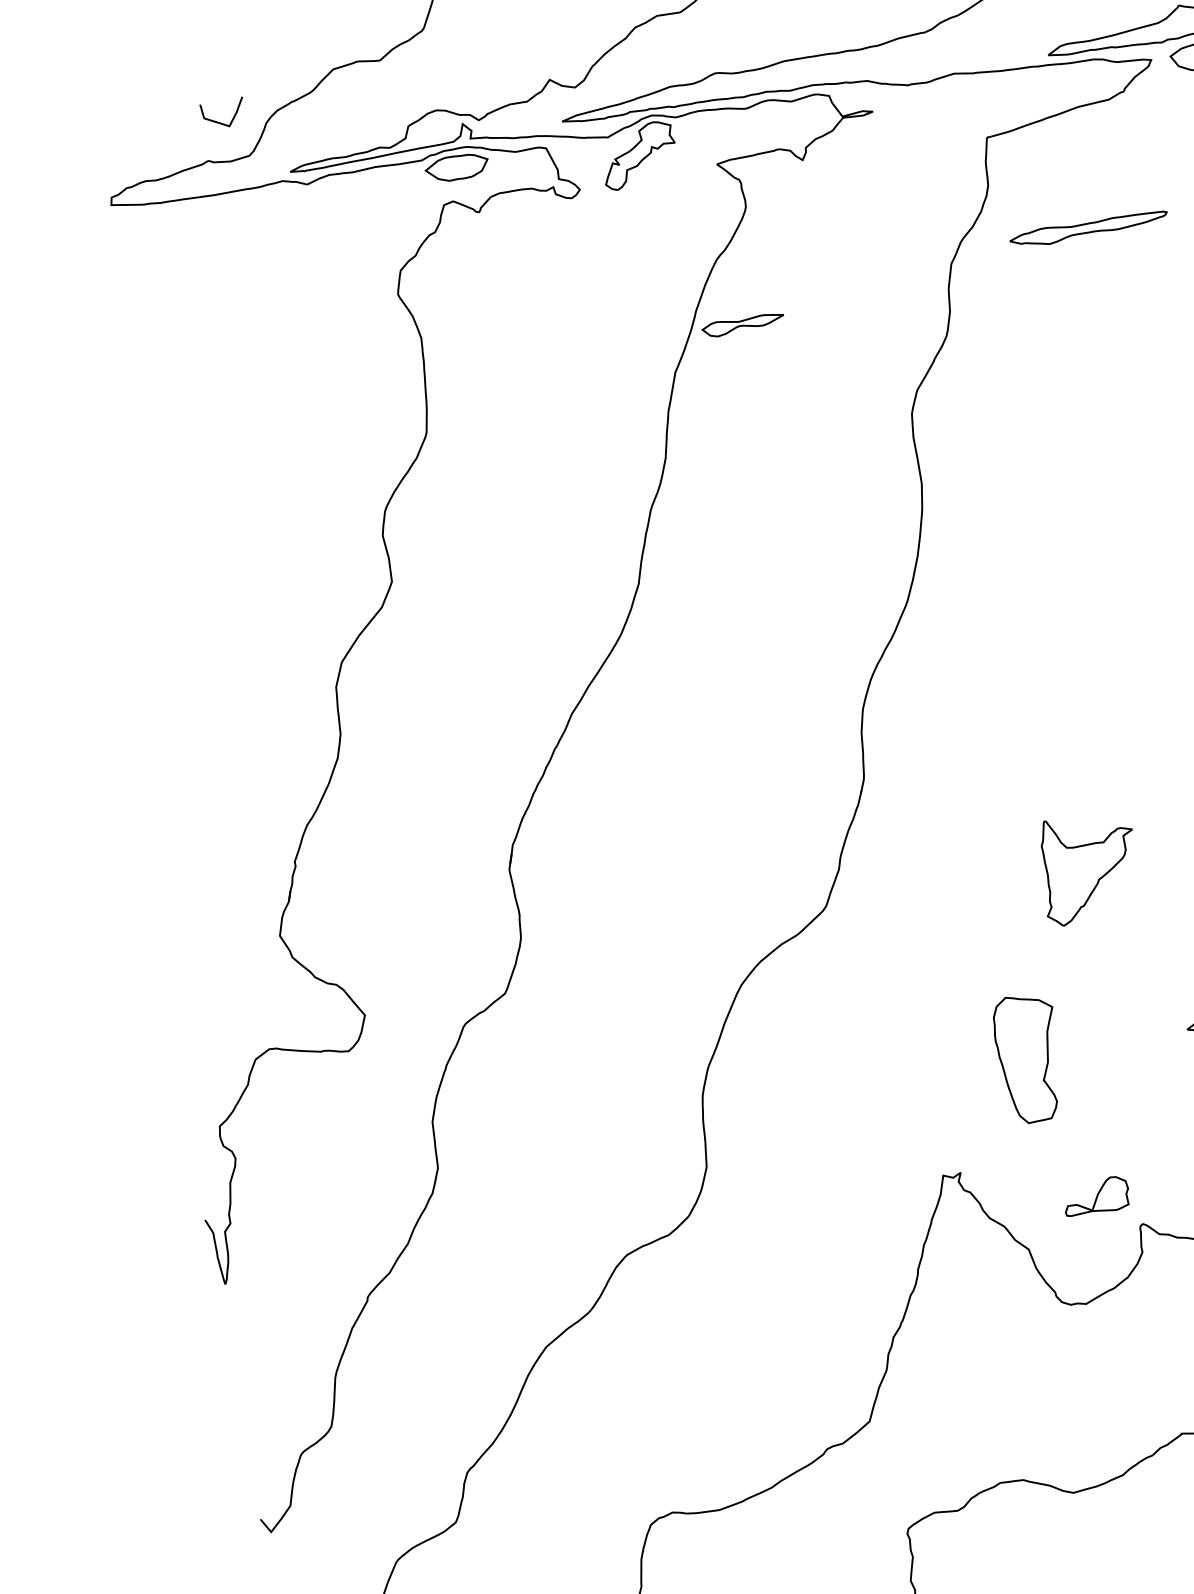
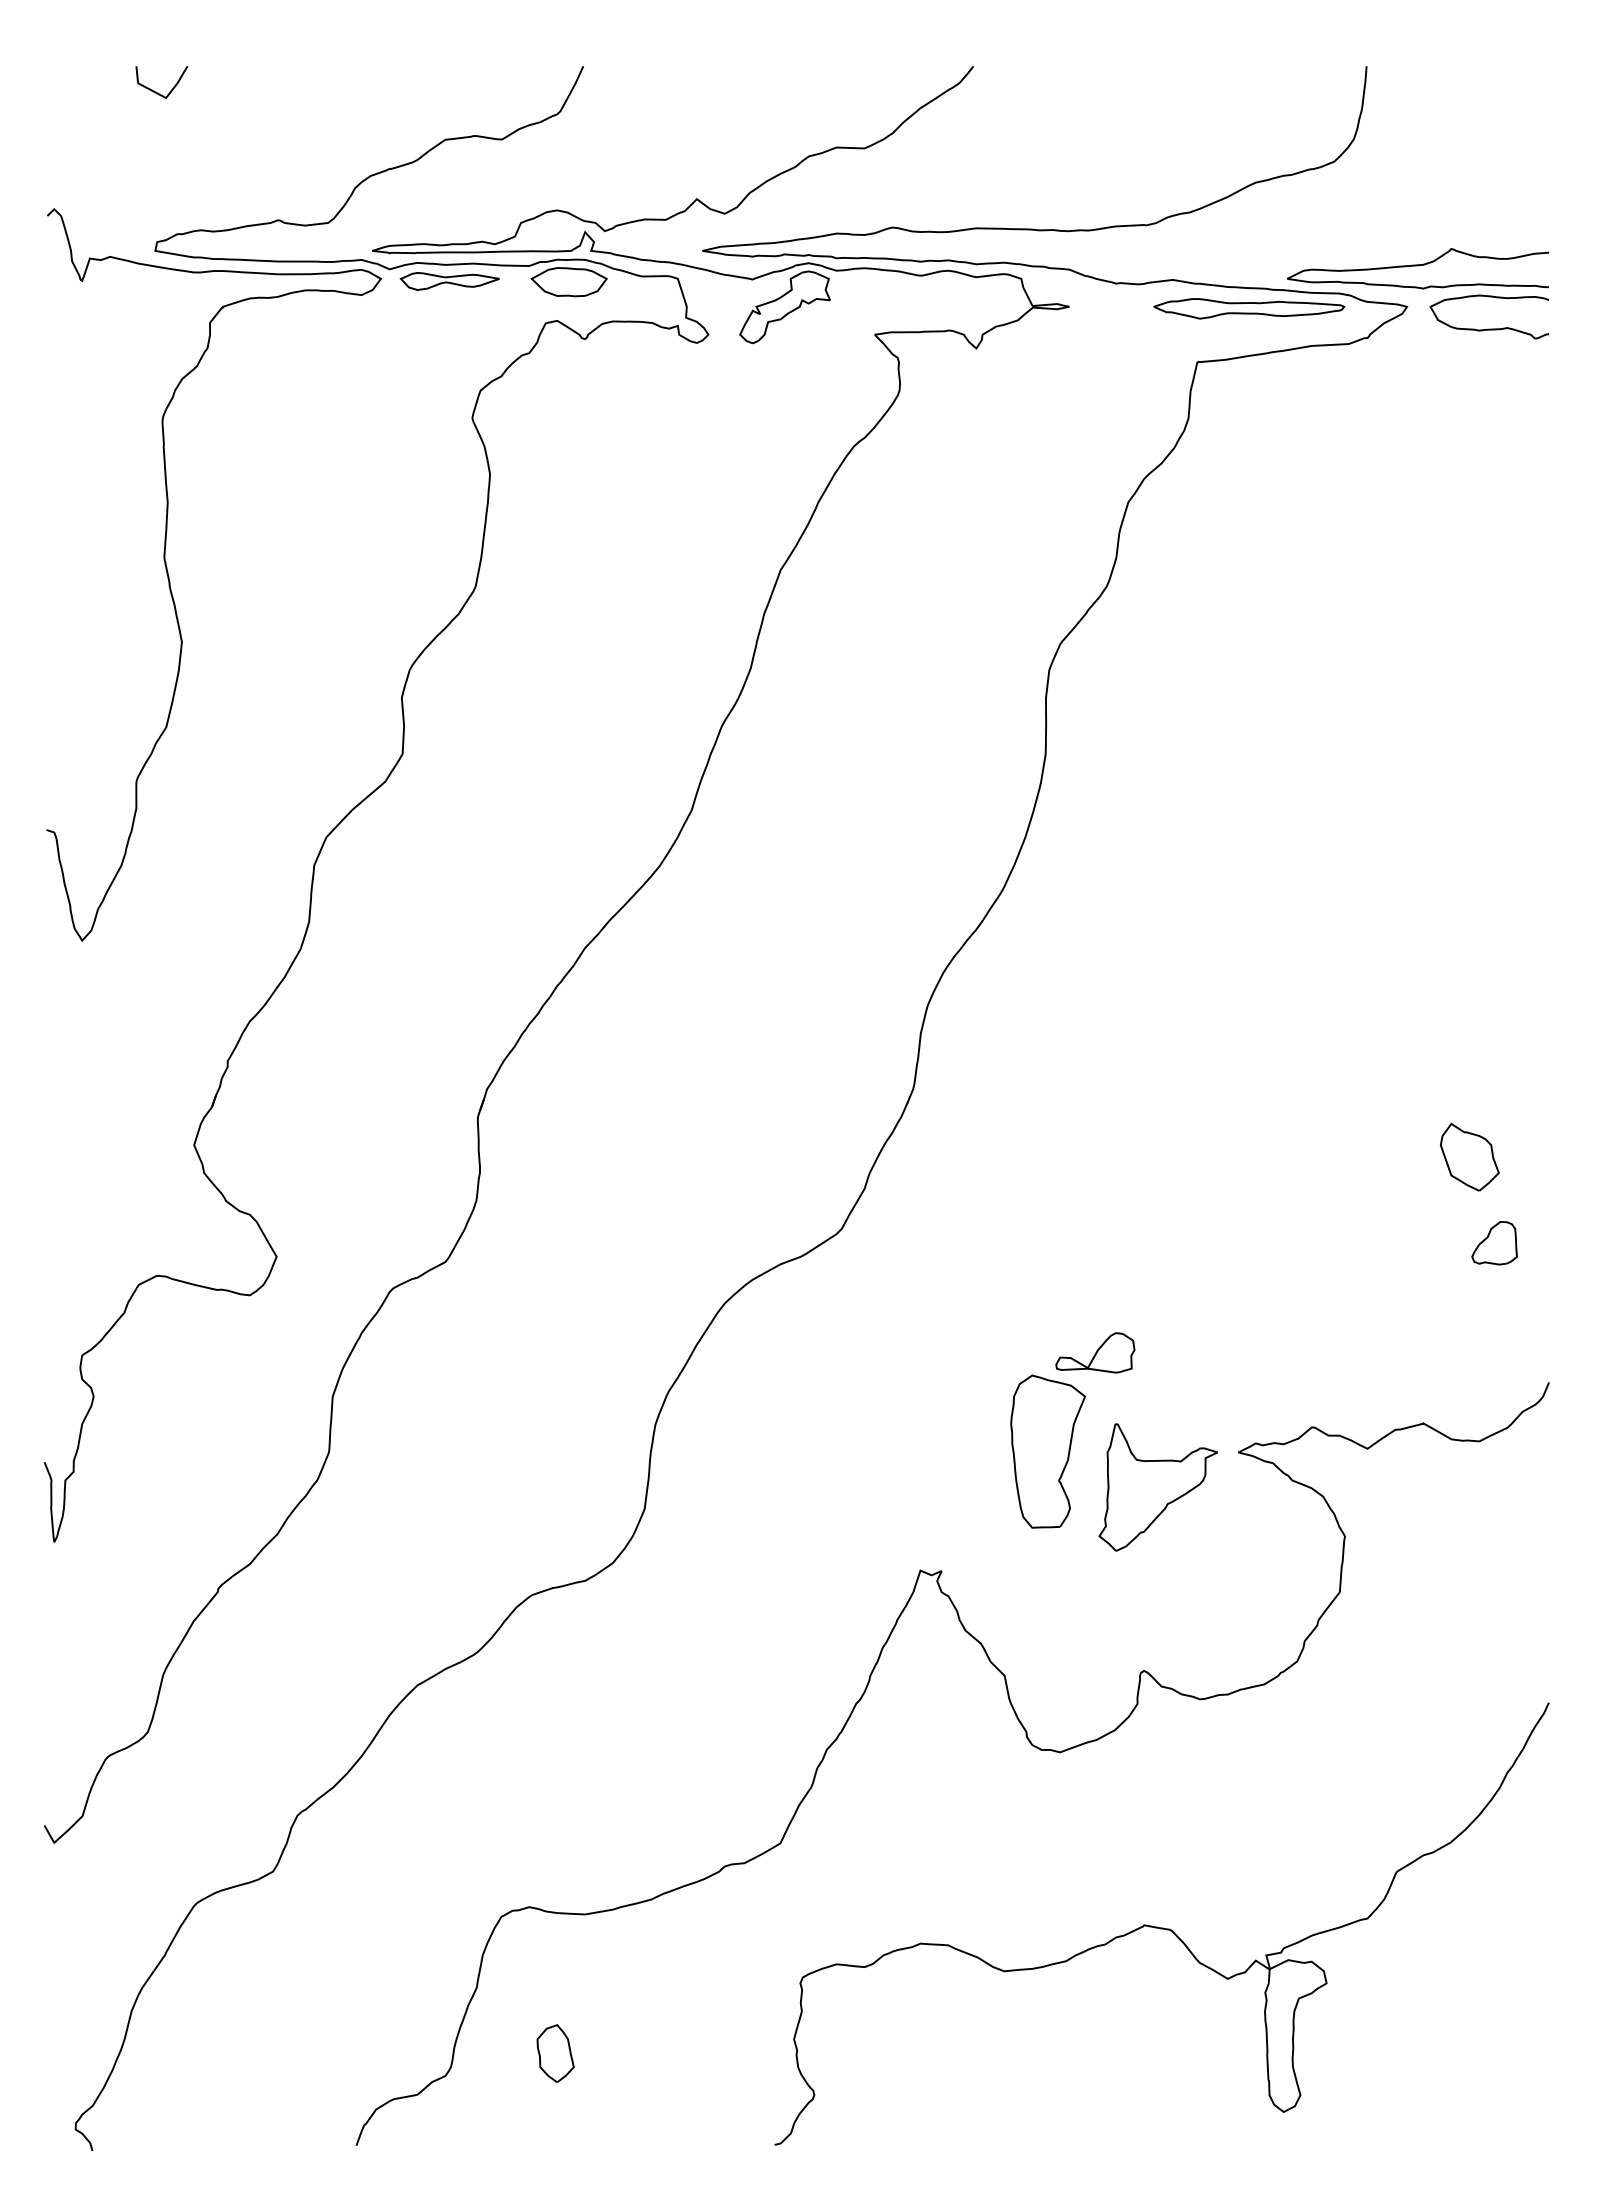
curve: (220, 122) -> (156, 91), moved
part: (1088, 228) -> (1249, 308), moved
part: (742, 324) -> (449, 281), moved
curve: (174, 475) -> (170, 581), added
part: (1088, 867) -> (1157, 1487), moved
part: (1096, 1196) -> (1095, 1352), moved

